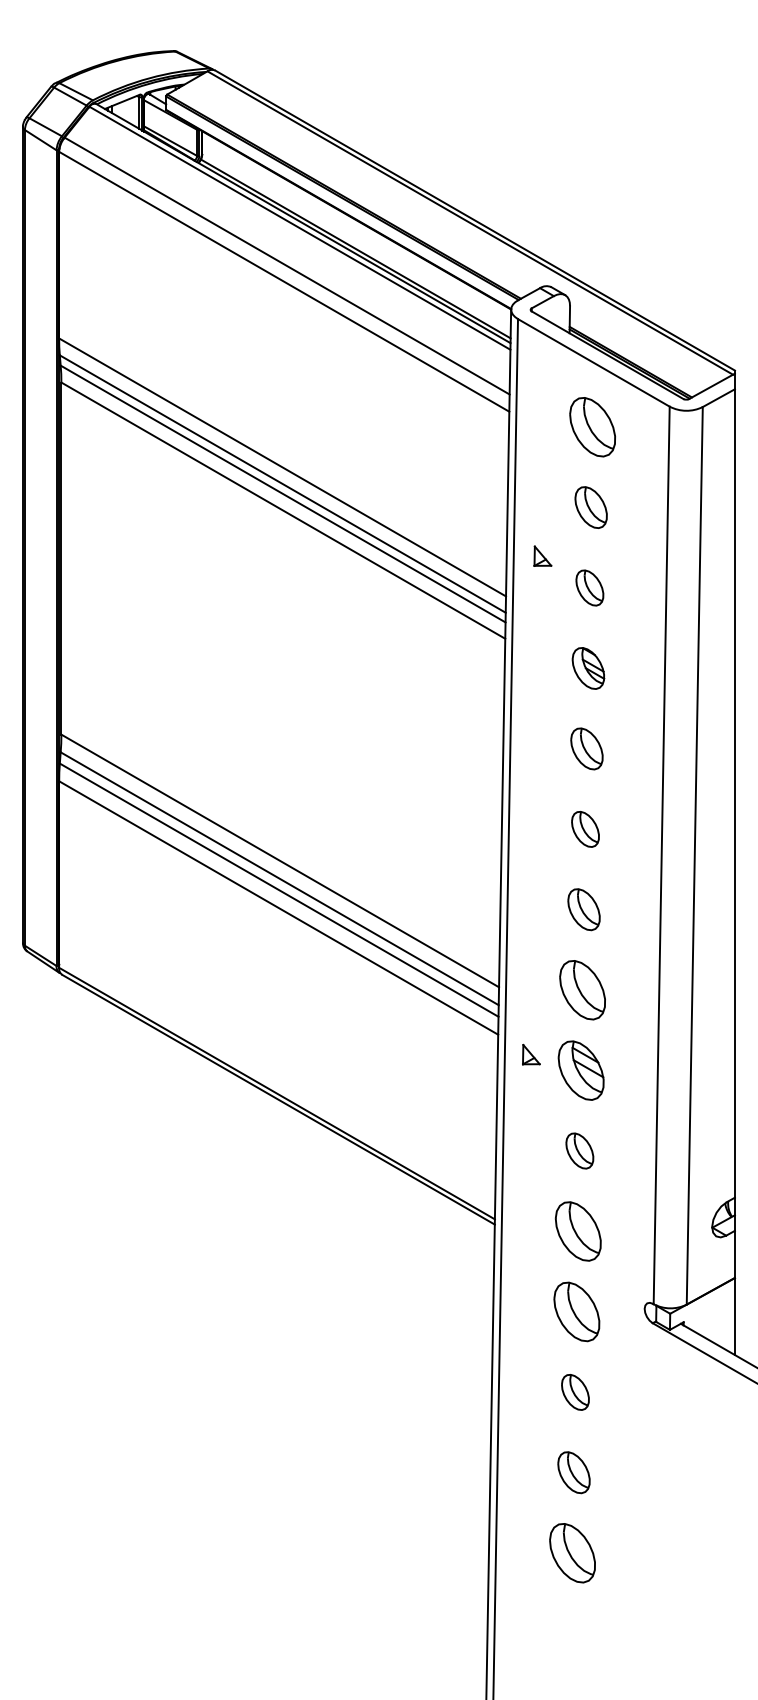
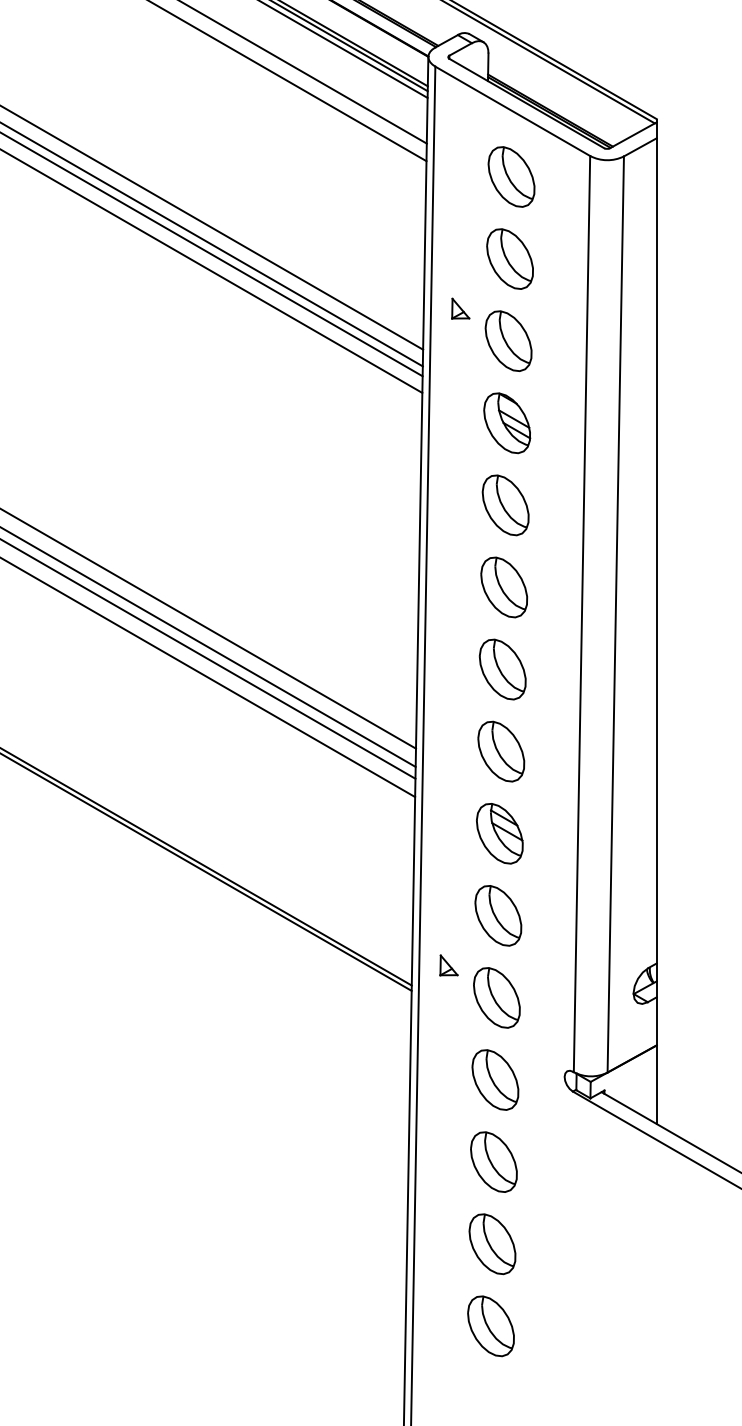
part: (590, 507) -> (509, 258), size x1.43
part: (589, 587) -> (508, 340), size x1.67
part: (588, 668) -> (507, 423), size x1.43
part: (586, 748) -> (505, 504), size x1.43
part: (585, 829) -> (504, 587), size x1.67
part: (583, 909) -> (502, 669), size x1.43
part: (531, 1054) -> (449, 965), moved
part: (579, 1150) -> (498, 915), size x1.67
part: (575, 1392) -> (494, 1162), size x1.67
part: (573, 1472) -> (491, 1243), size x1.43

